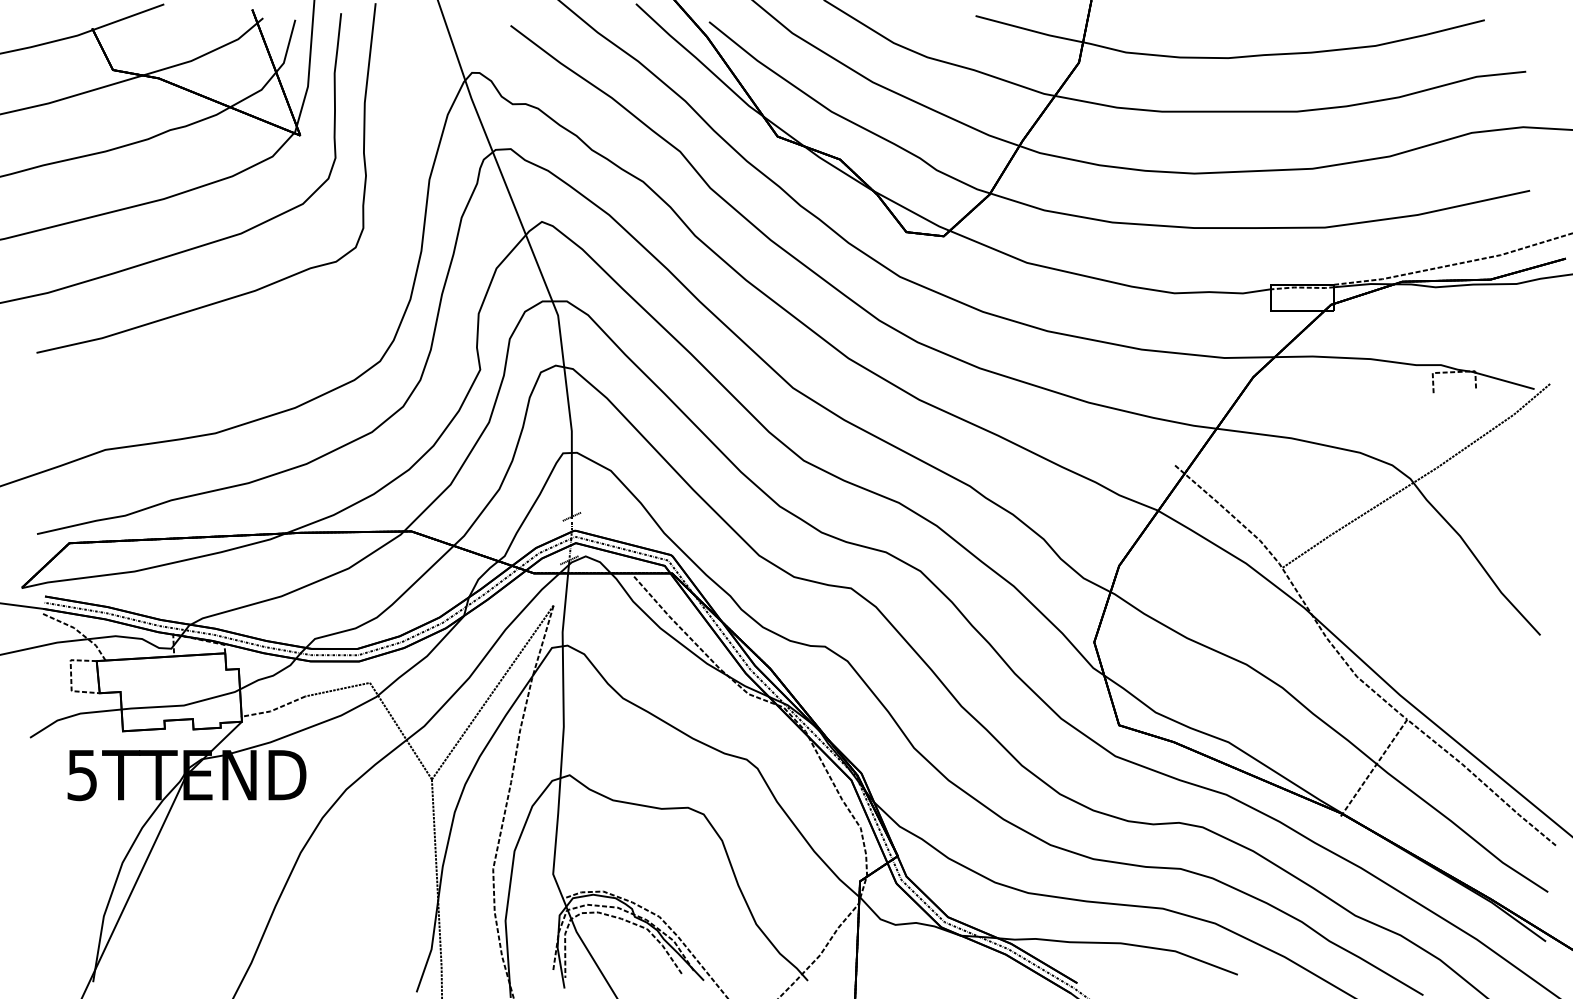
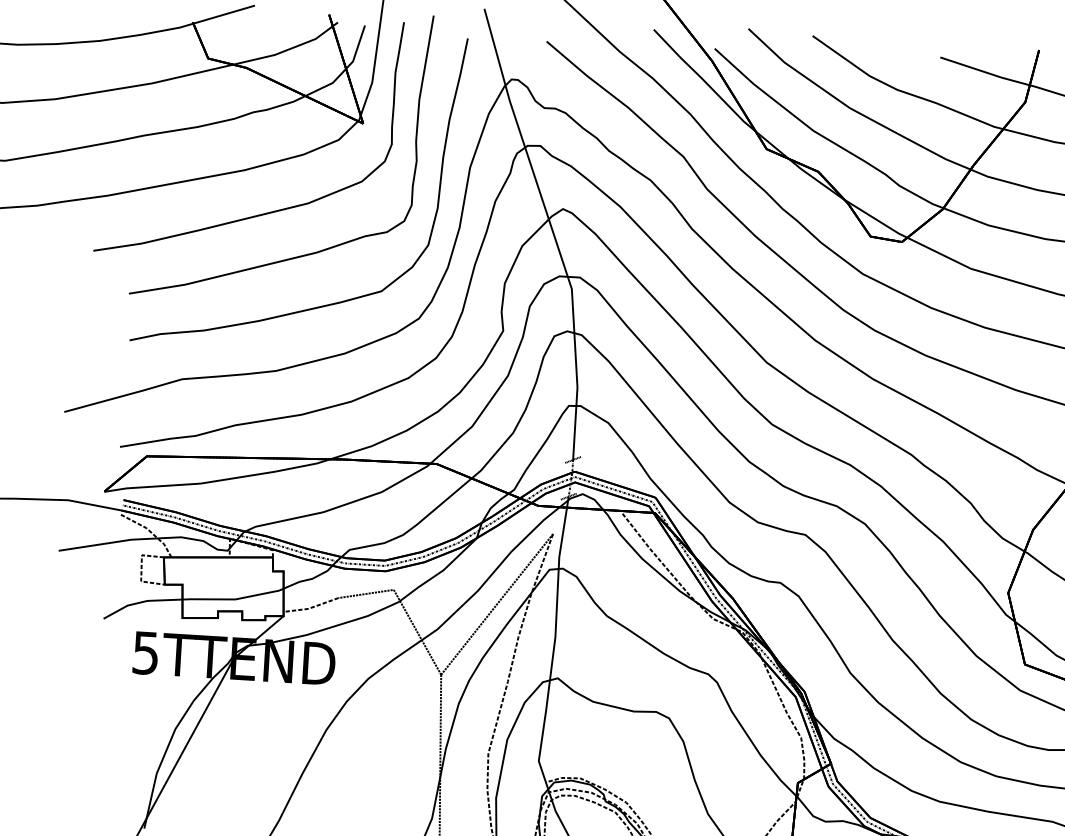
curve: (266, 352) -> (323, 305), added

